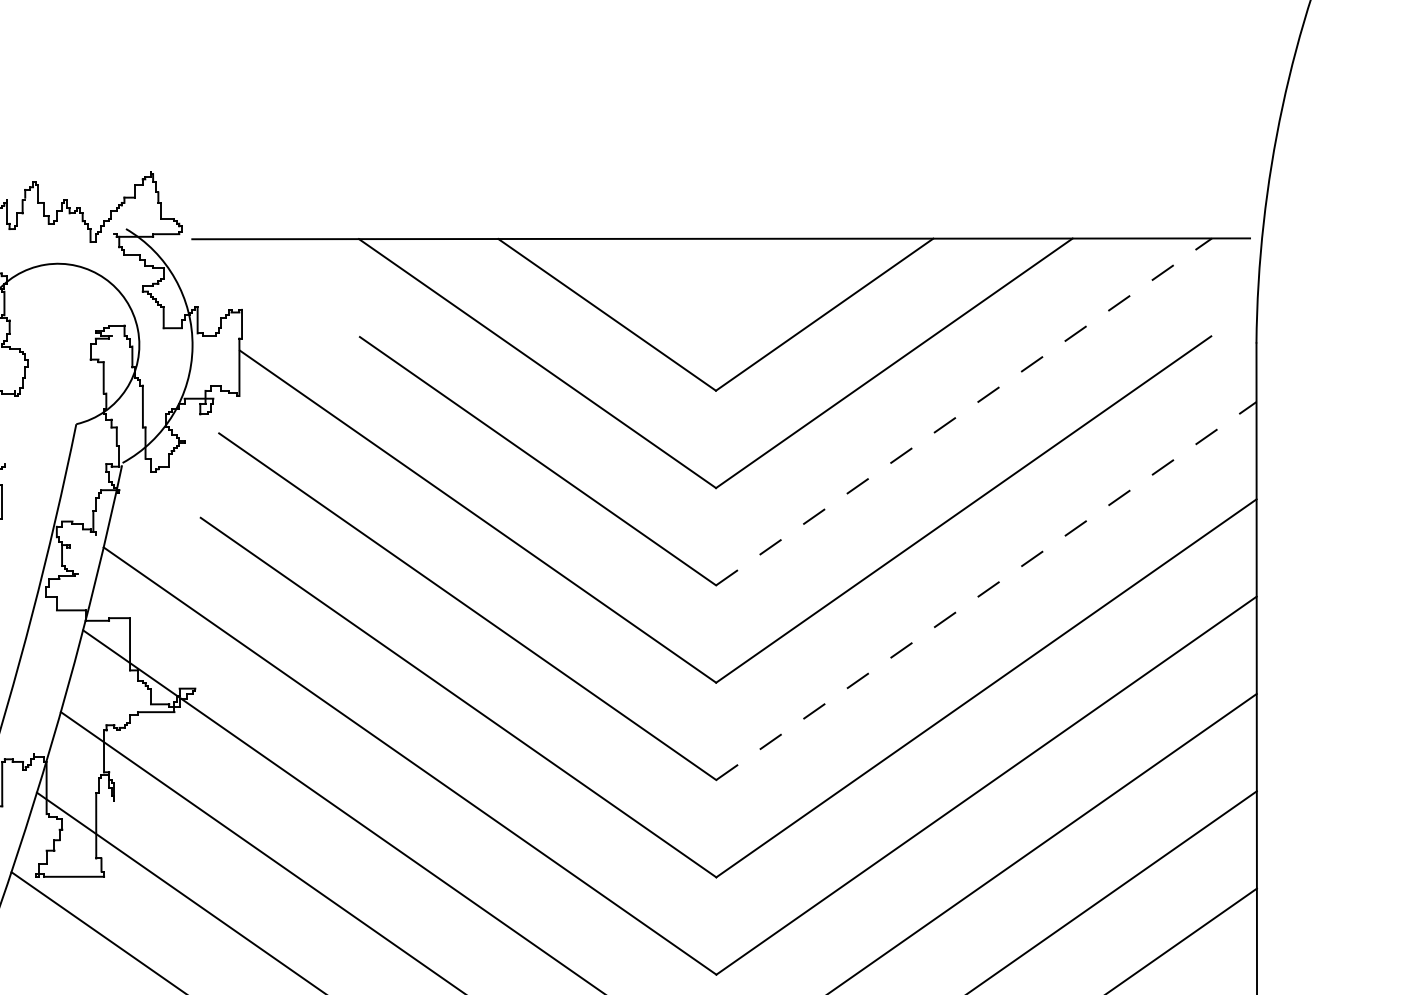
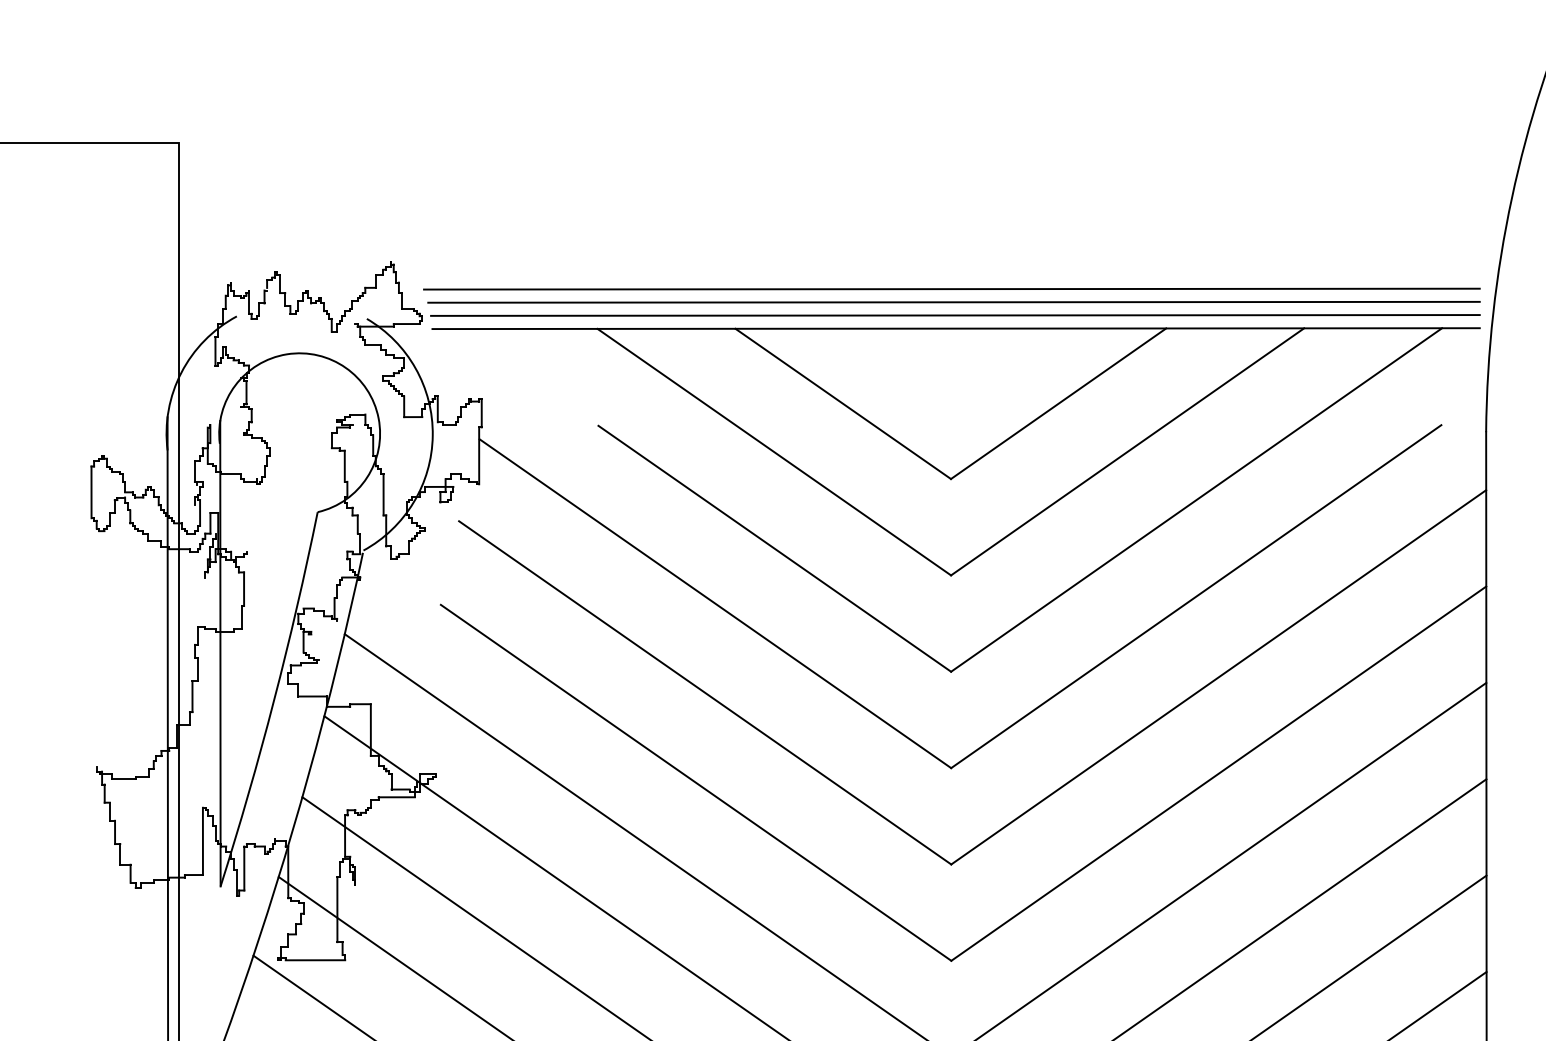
line: (716, 198) -> (951, 288), added
line: (718, 211) -> (953, 301), added
line: (720, 225) -> (955, 315), added
line: (963, 412) -> (1196, 500), dashed -> solid
line: (987, 591) -> (1219, 677), dashed -> solid

